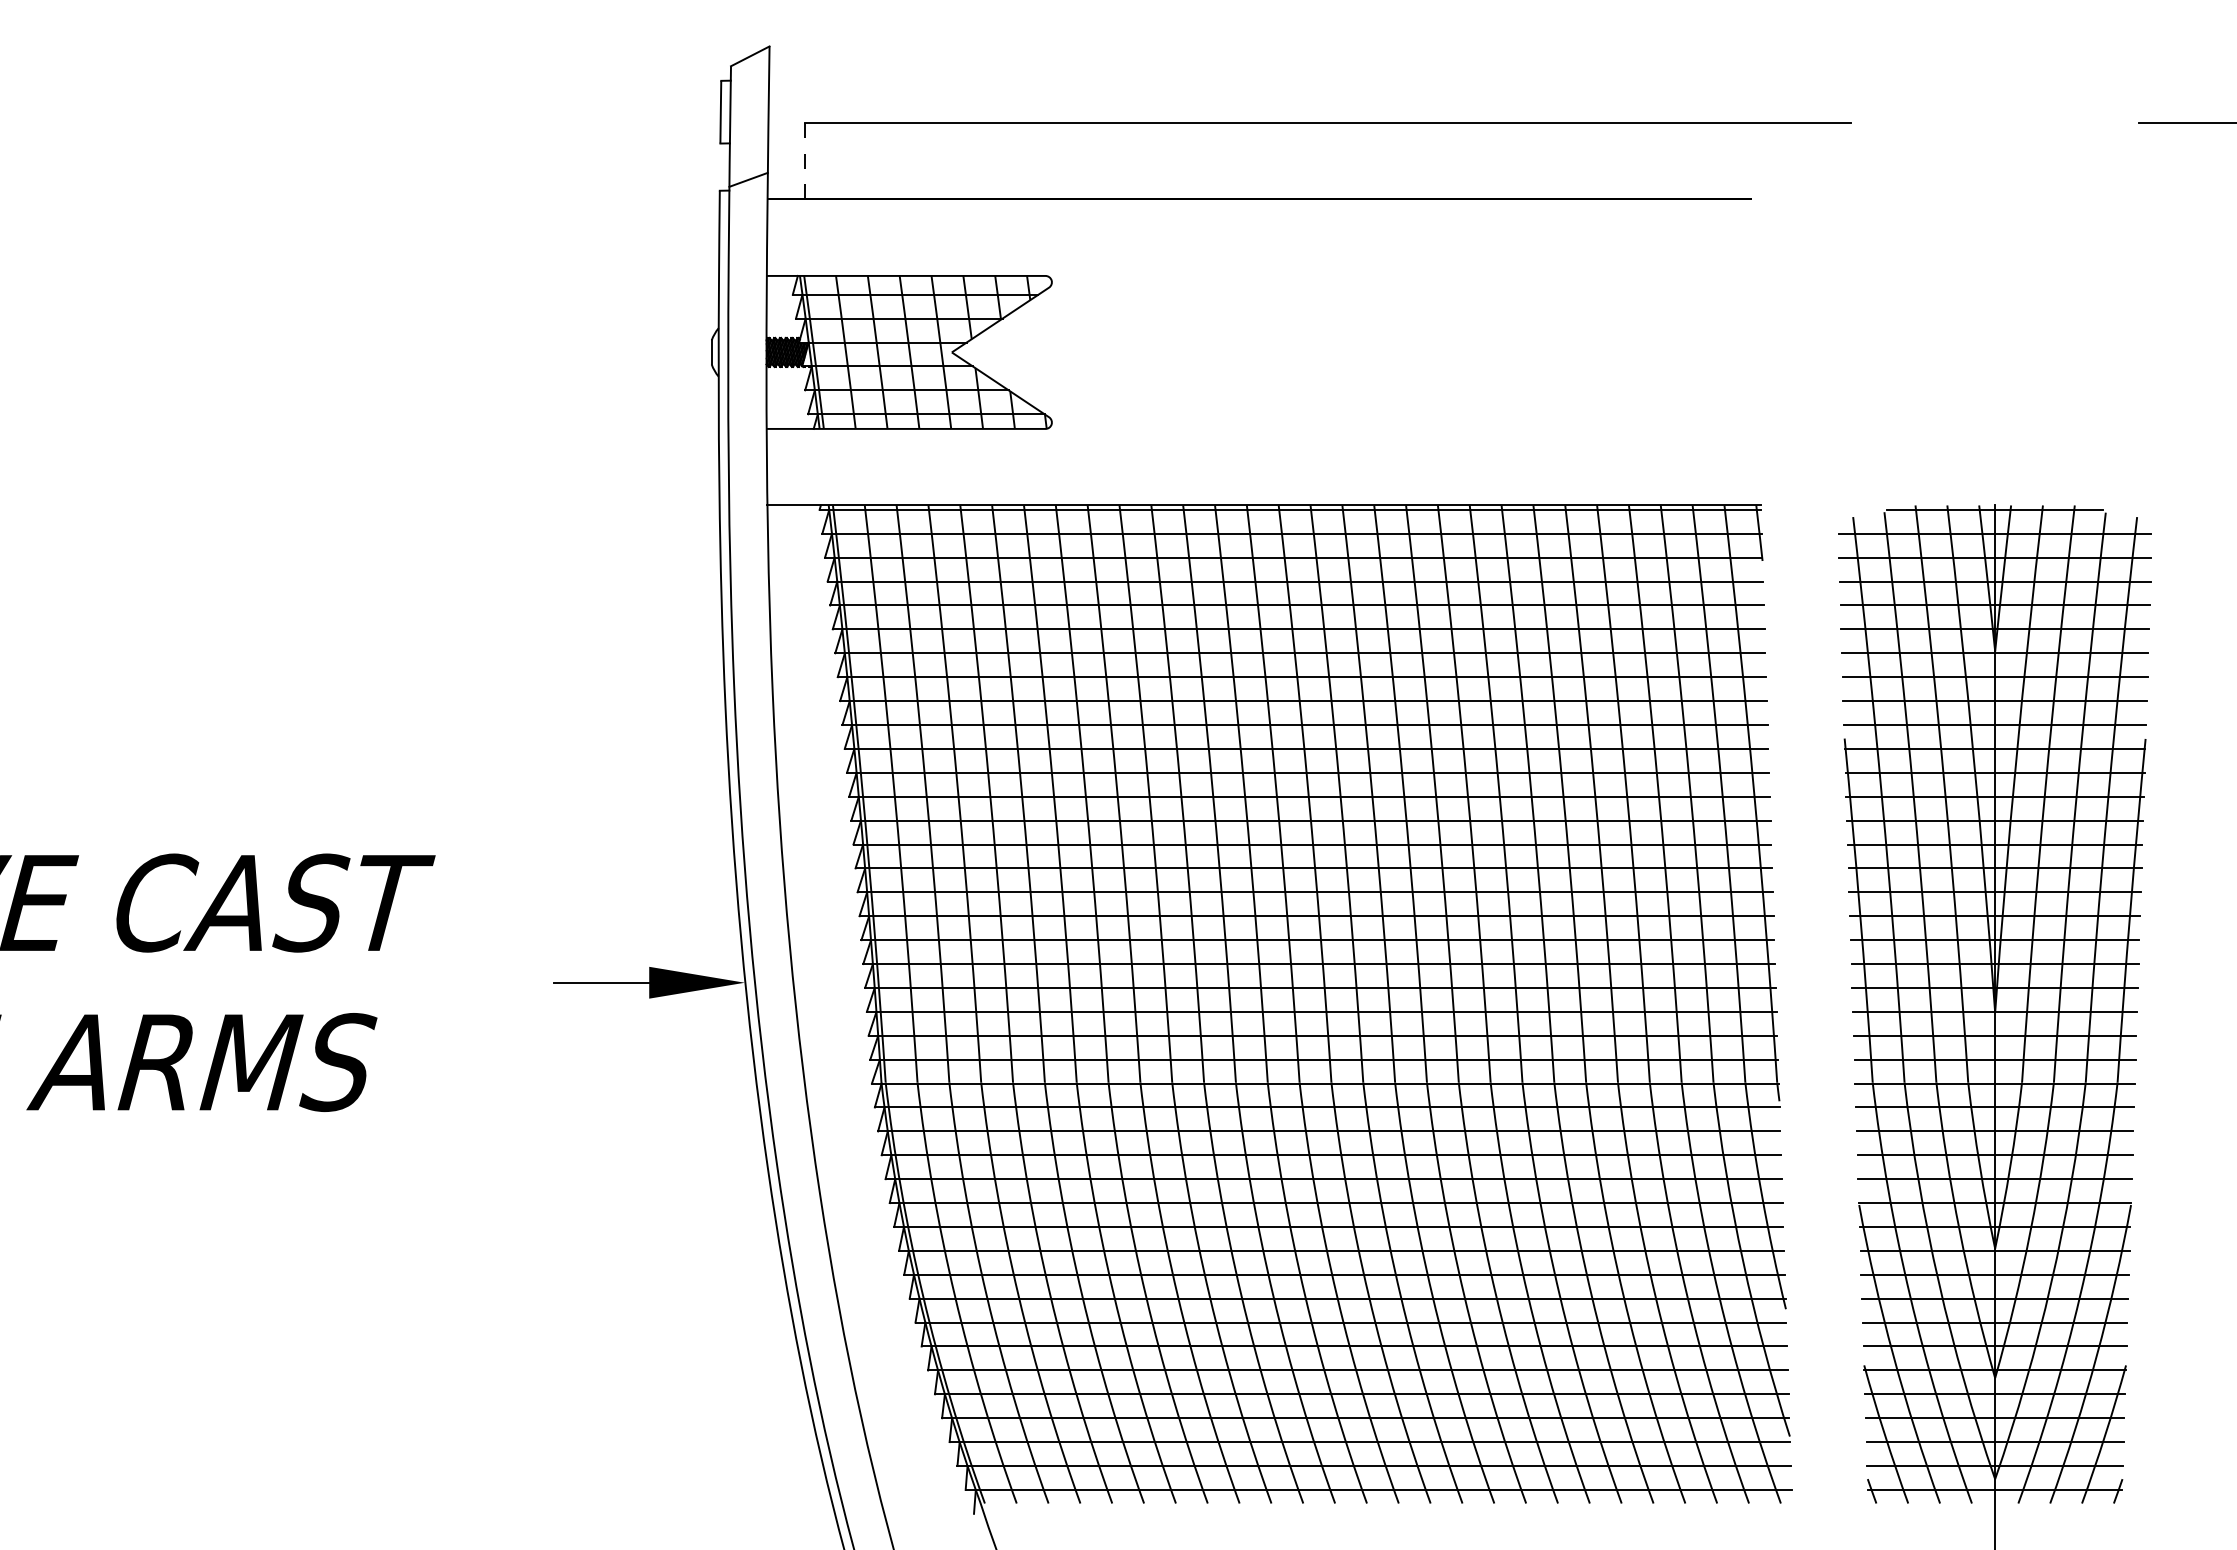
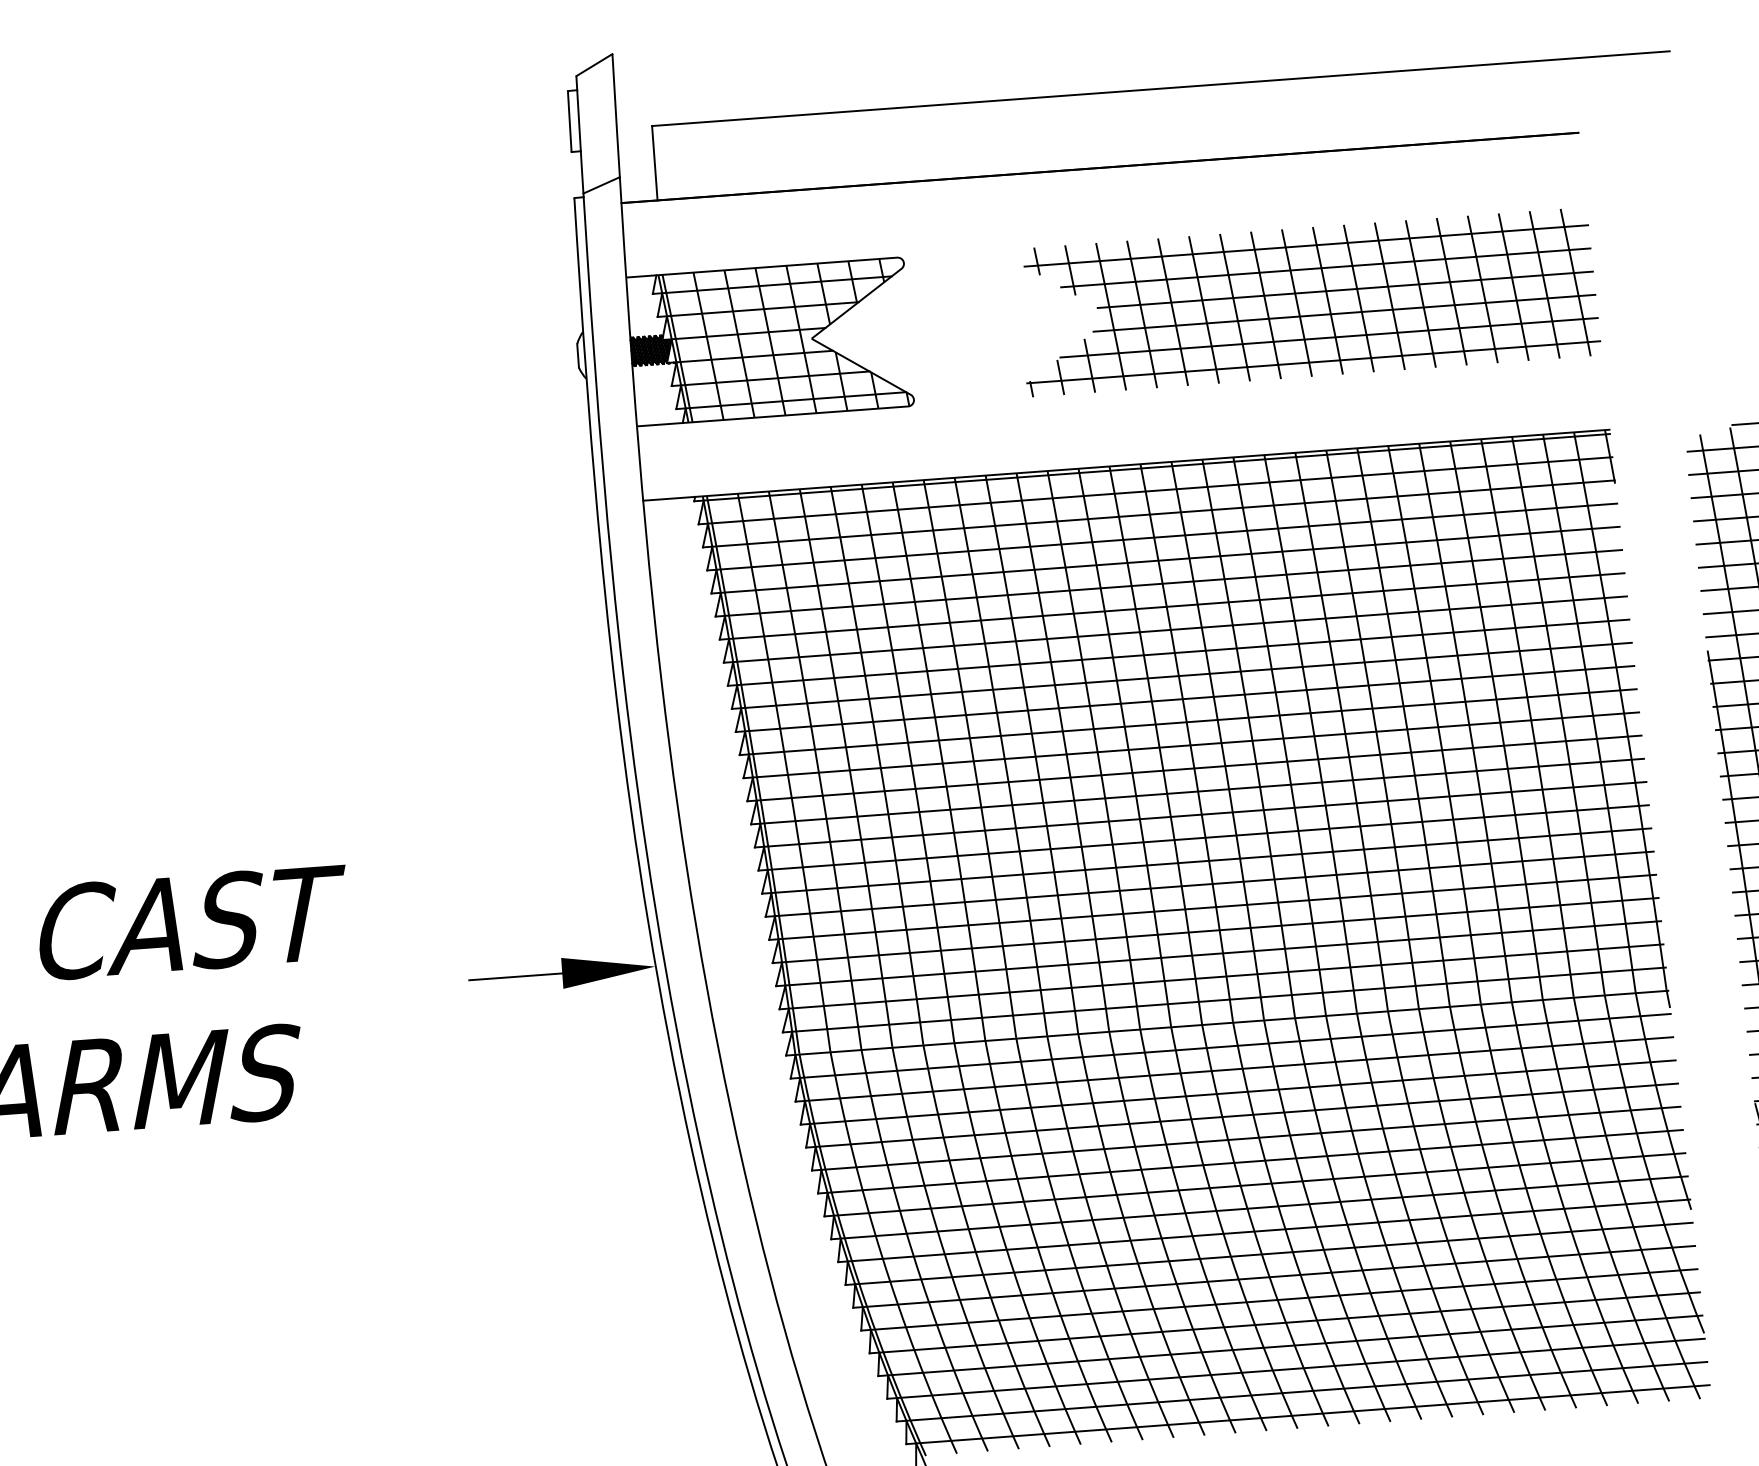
line: (804, 161) -> (654, 163), dashed -> solid
part: (1463, 352) -> (1309, 302), added

